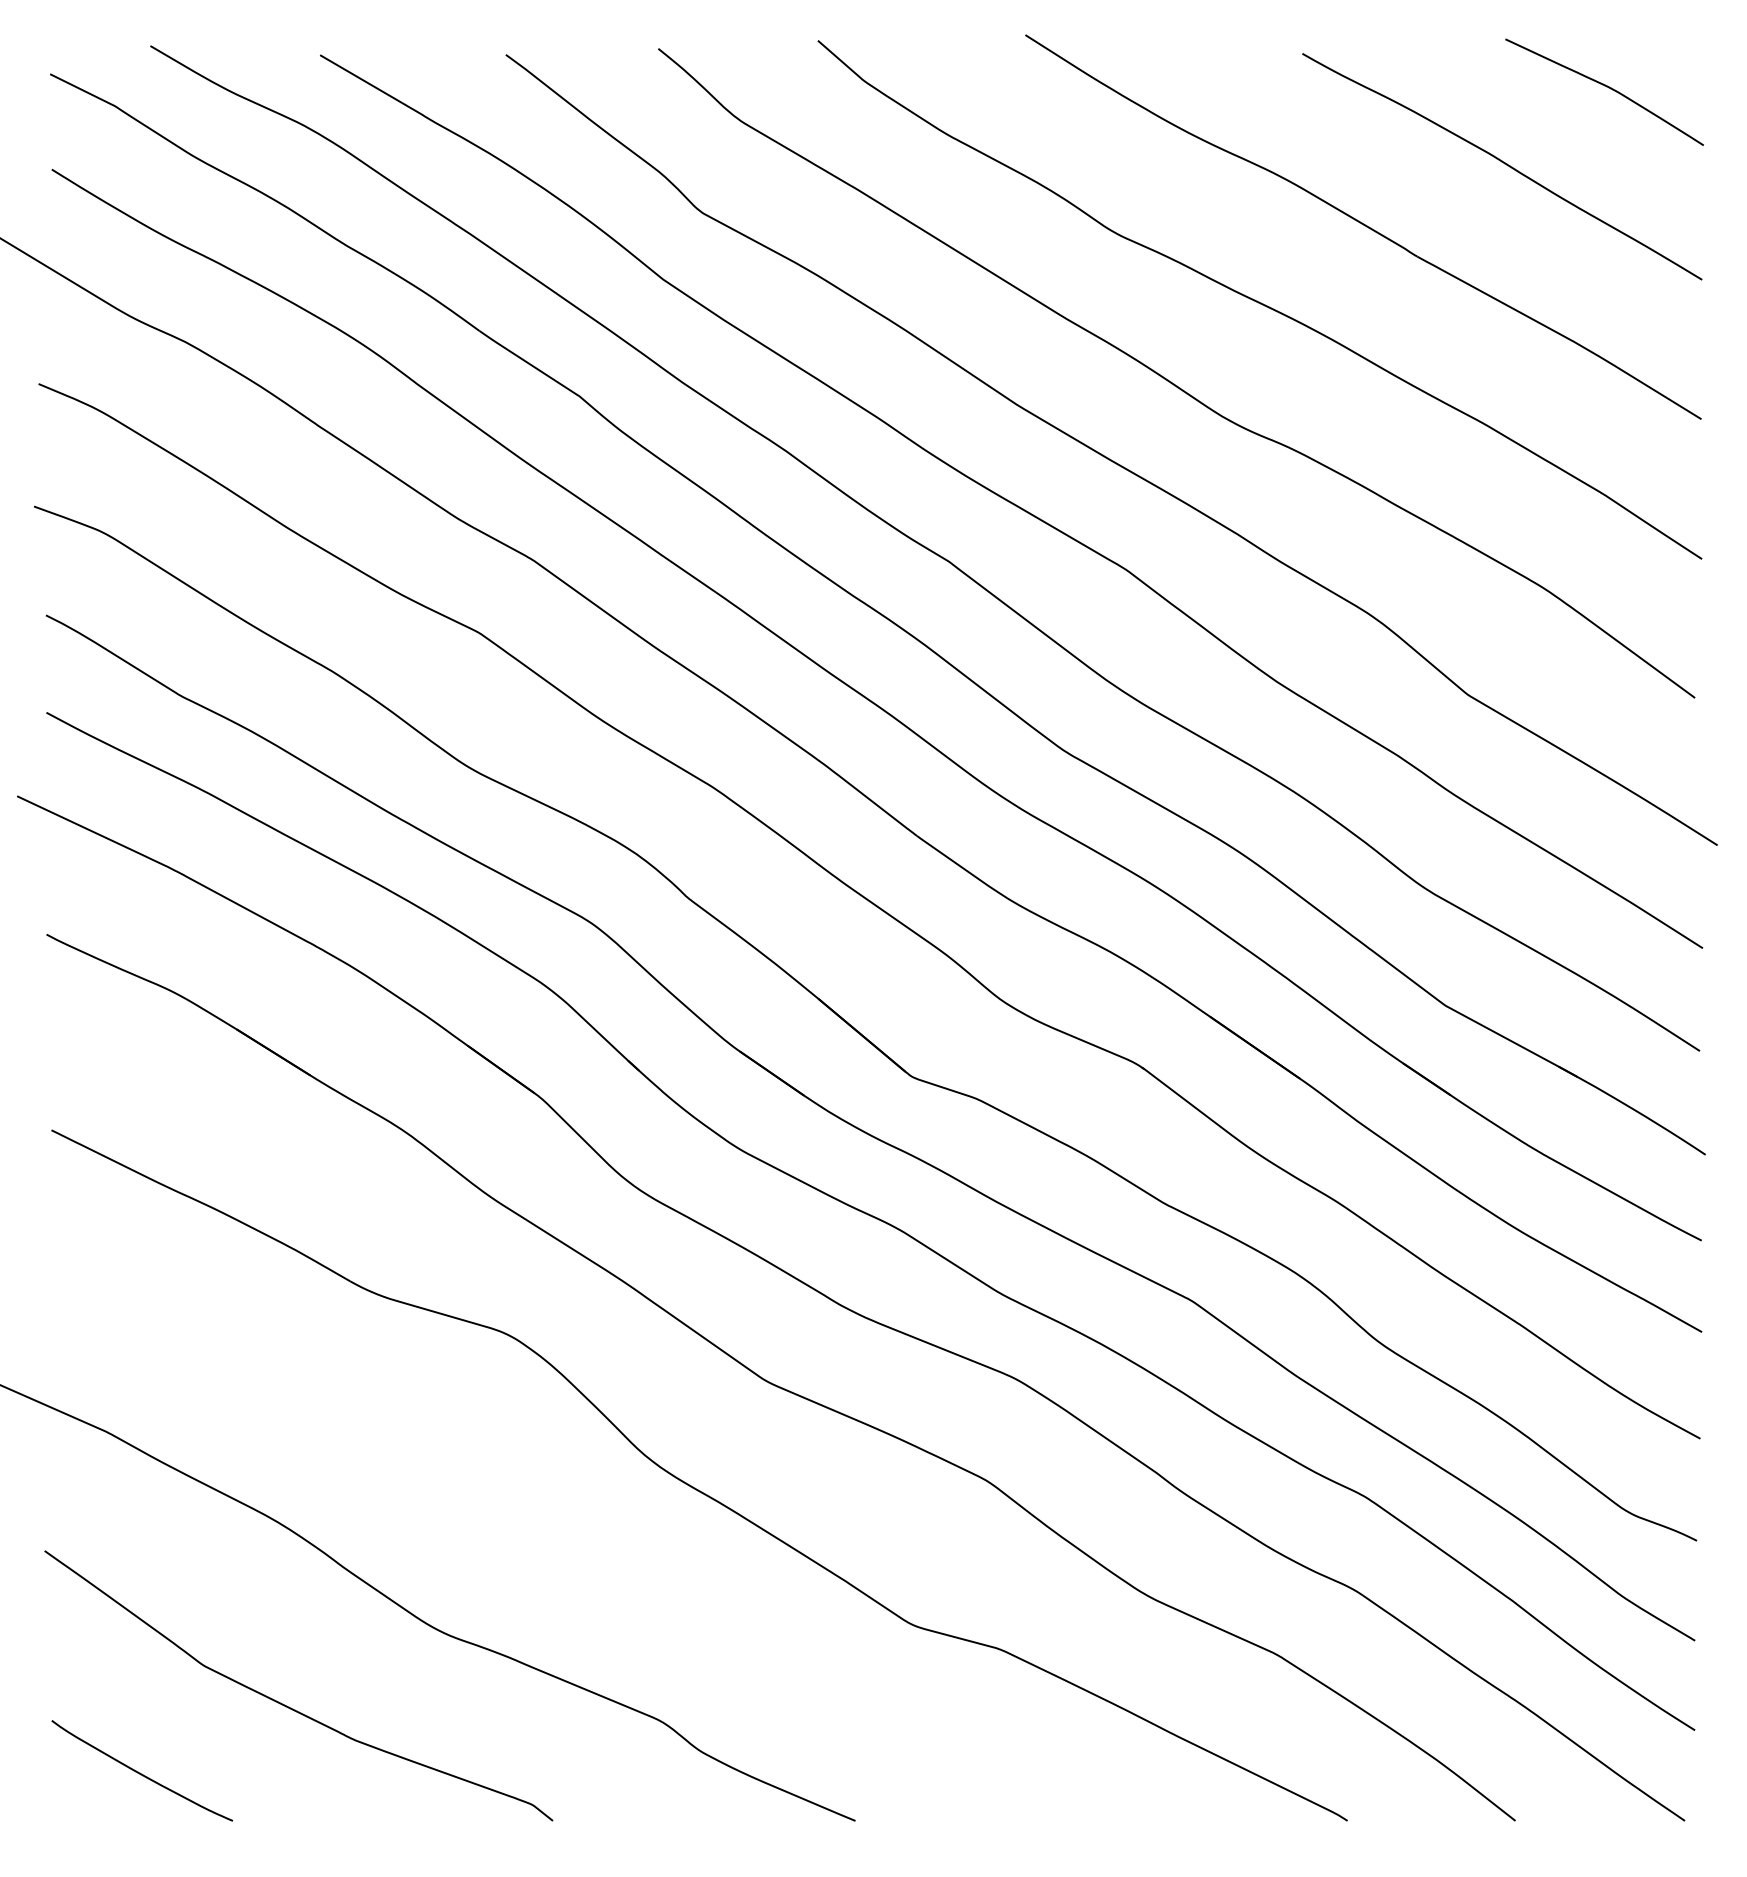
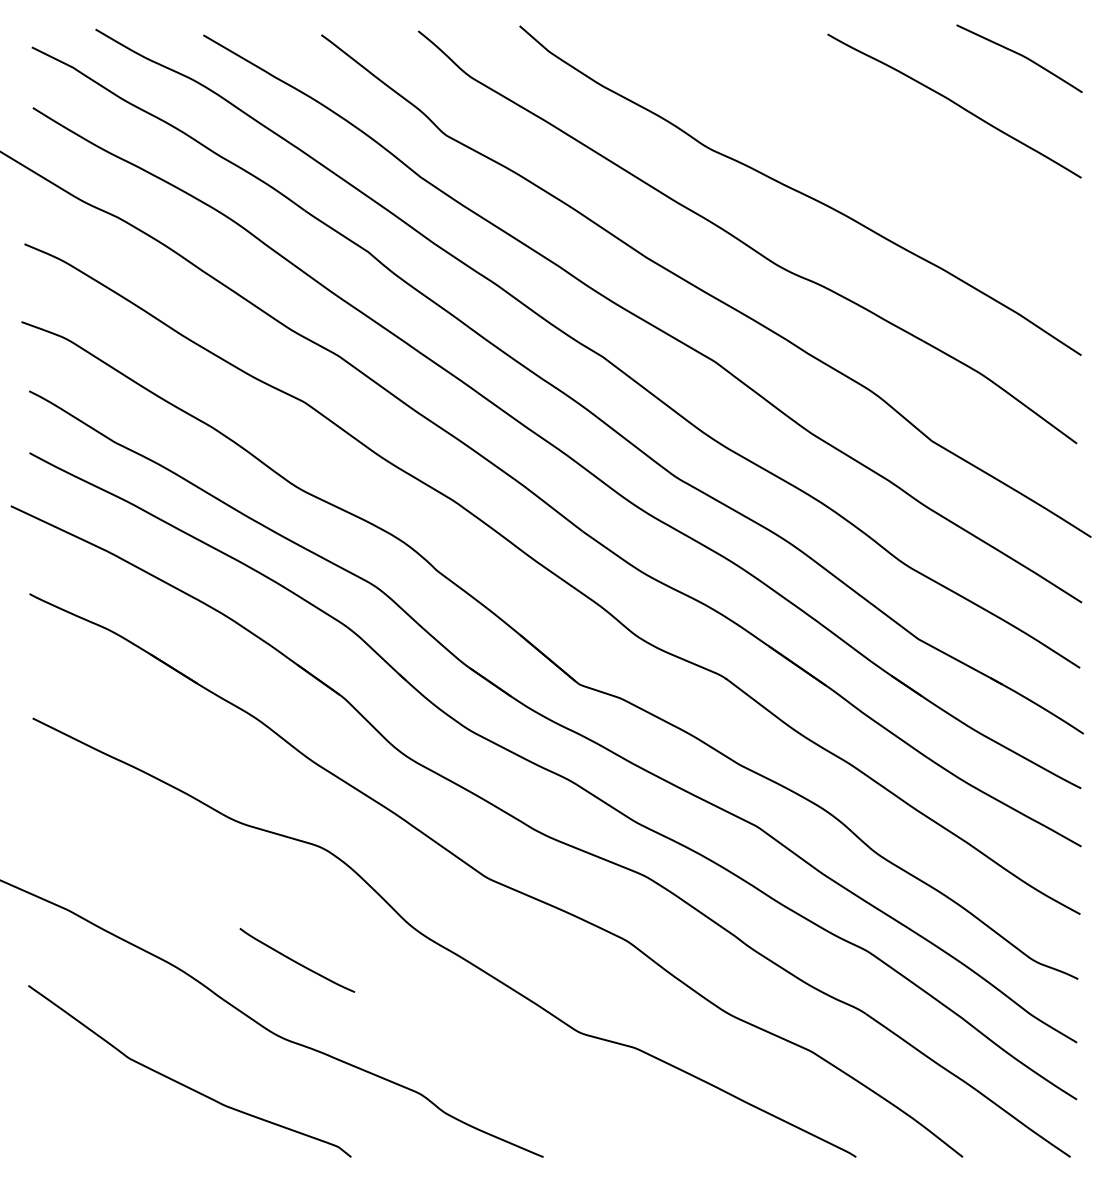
part: (1363, 227) -> (866, 144), removed
curve: (140, 1772) -> (296, 961), moved

